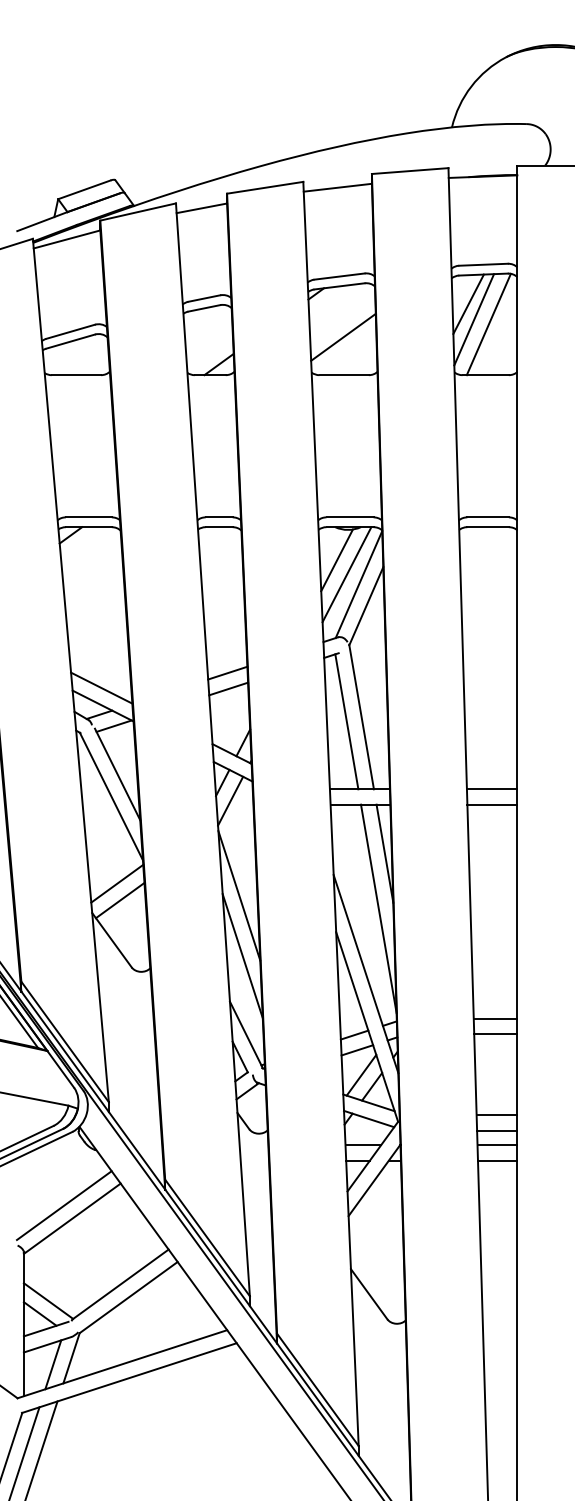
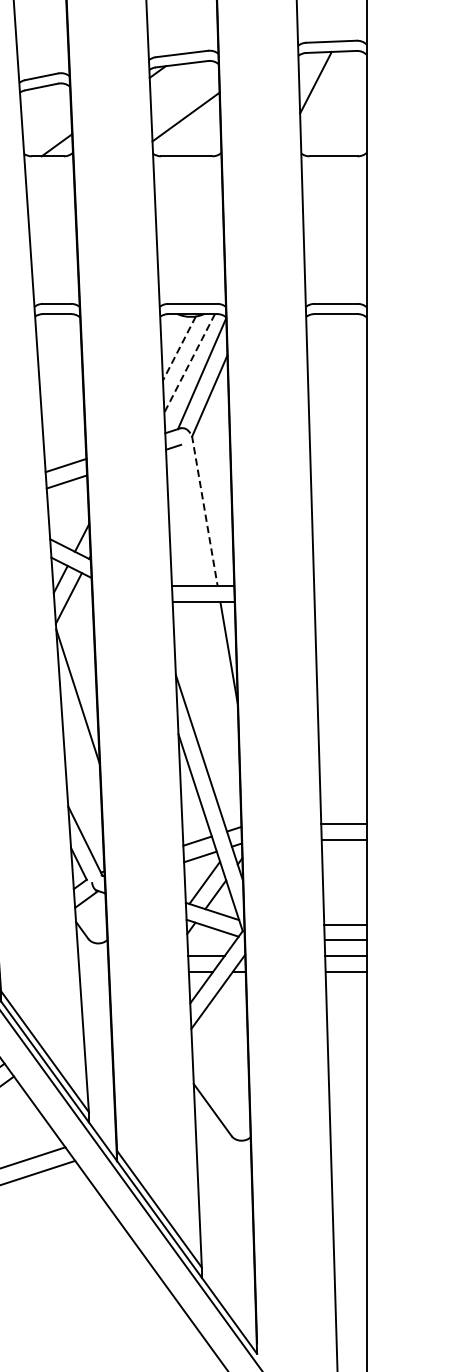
line: (474, 319) -> (322, 98), removed
line: (488, 324) -> (336, 103), removed
line: (337, 560) -> (179, 348), solid -> dashed
line: (346, 575) -> (189, 364), solid -> dashed
line: (361, 717) -> (204, 511), solid -> dashed
line: (346, 721) -> (189, 515), removed
line: (491, 789) -> (339, 586), removed
line: (492, 804) -> (340, 601), removed
line: (378, 908) -> (222, 709), removed
line: (242, 956) -> (81, 759), removed

